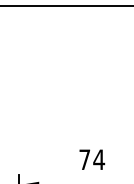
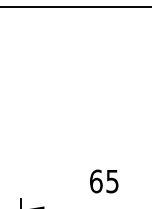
text: (92, 159) -> (104, 181), 74 -> 65

